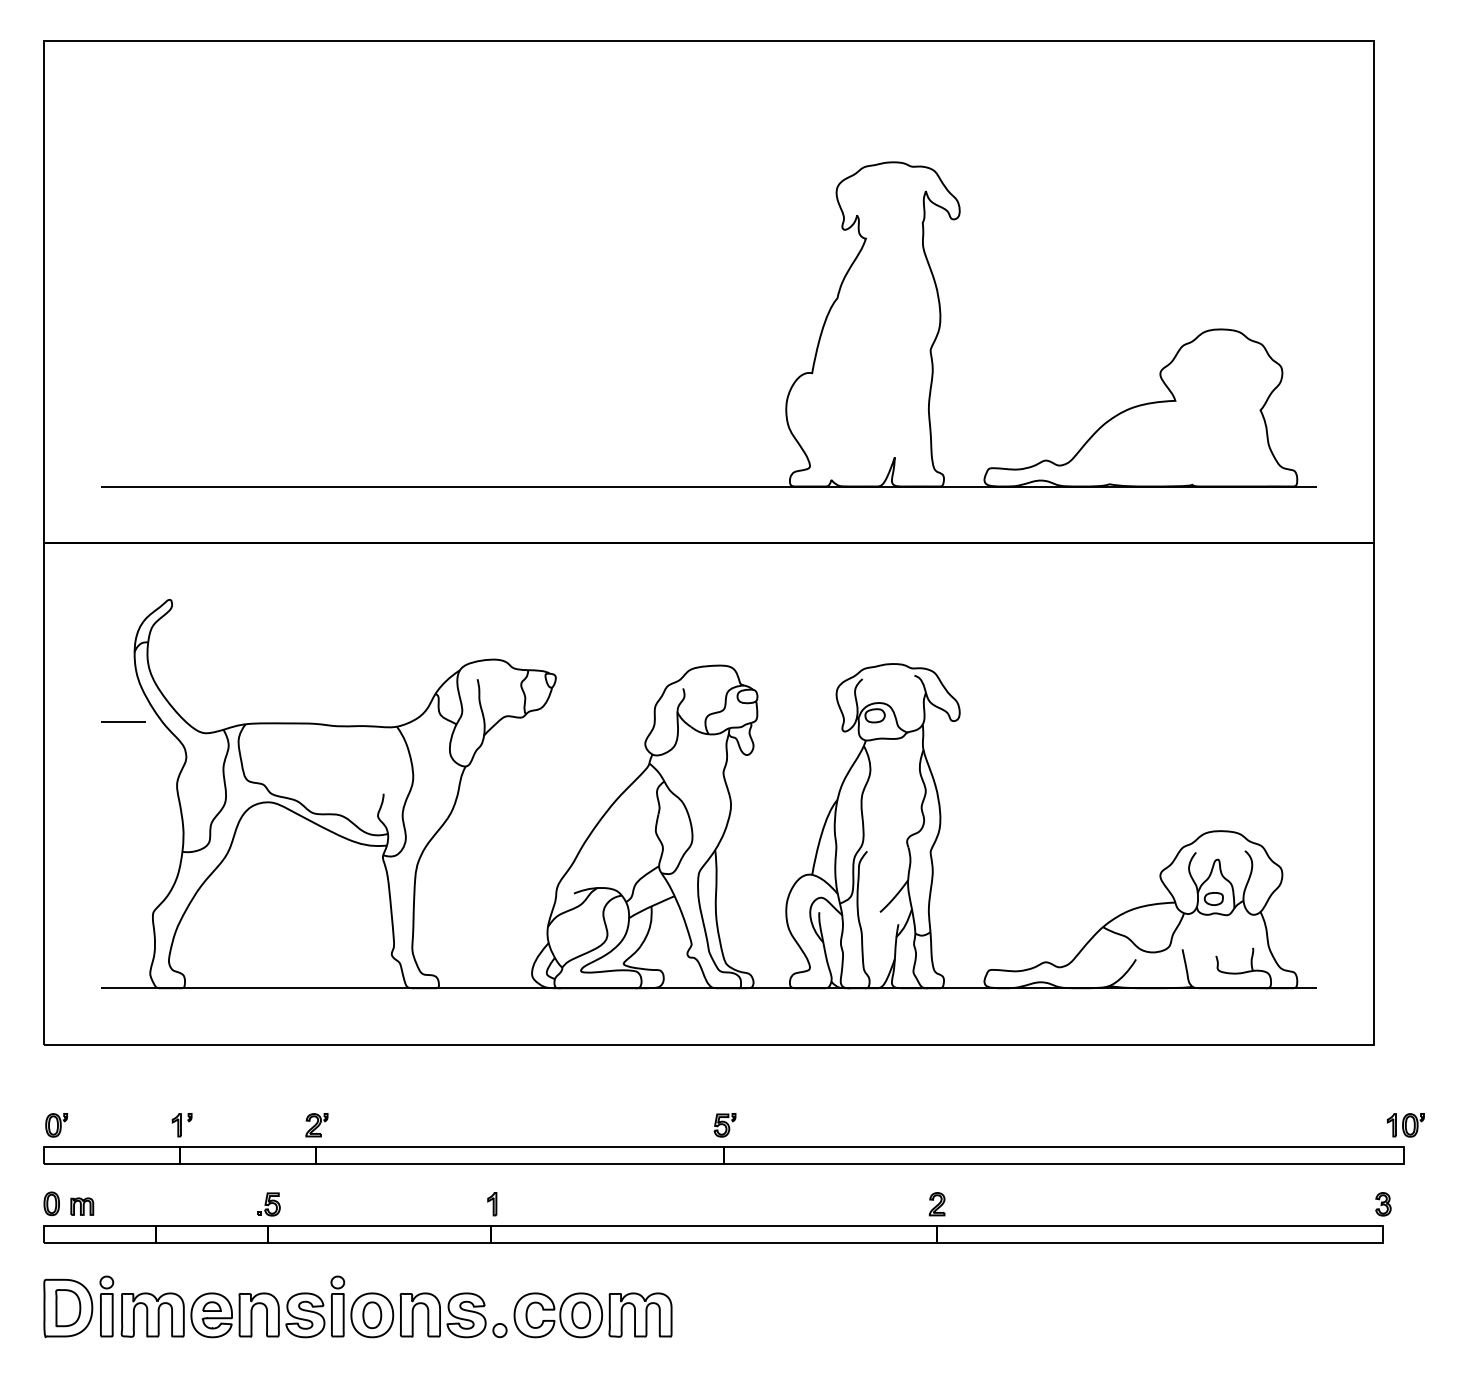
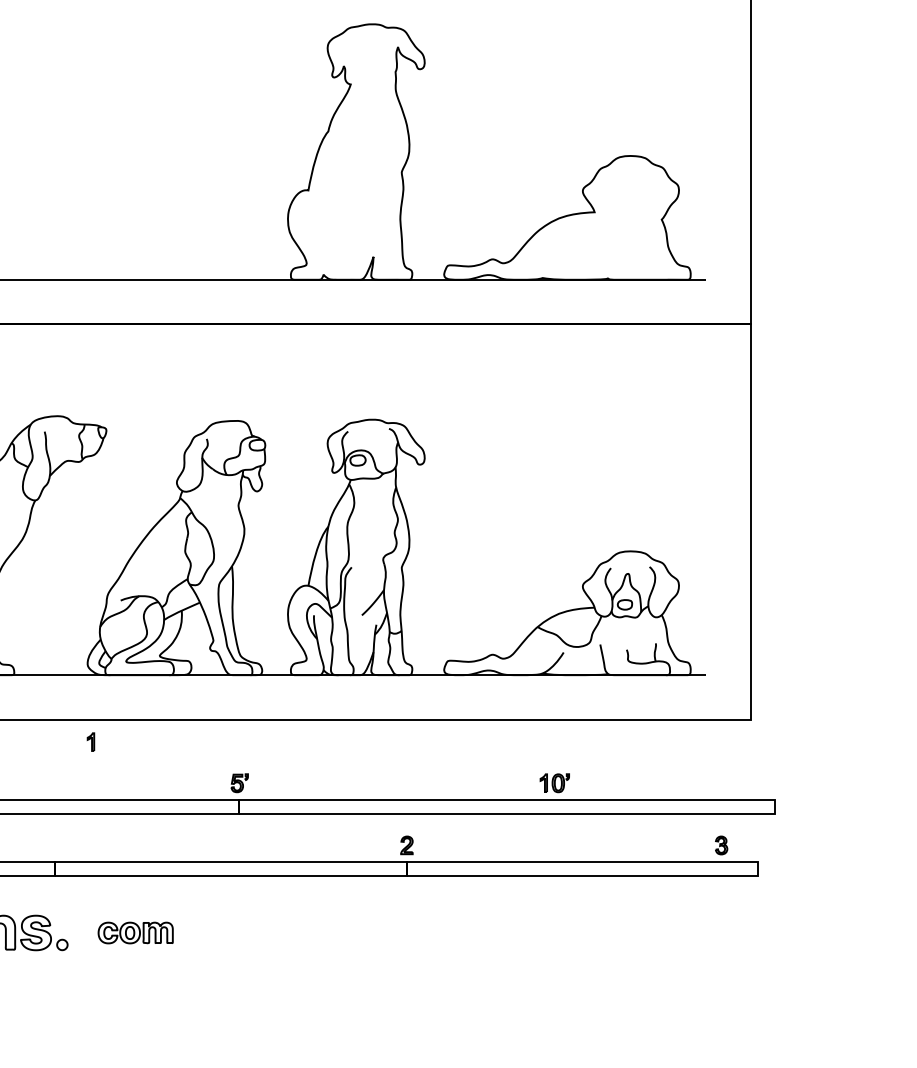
part: (1405, 1125) -> (554, 783), moved
part: (492, 1204) -> (91, 742), moved
part: (1383, 1204) -> (721, 845), moved
part: (592, 1315) -> (135, 933), size x0.6

